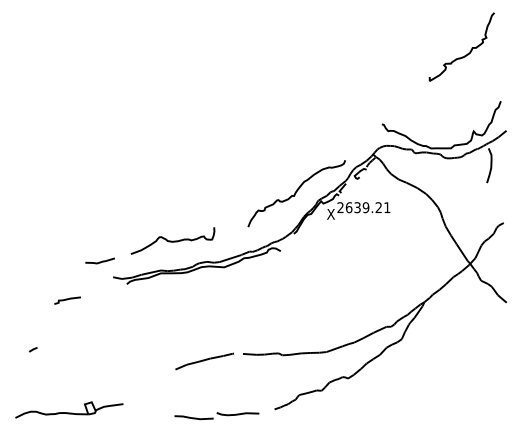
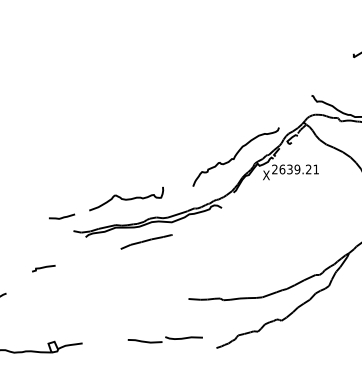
curve: (67, 300) -> (43, 268), moved
curve: (204, 361) -> (146, 241), moved
part: (216, 416) -> (165, 340), moved

